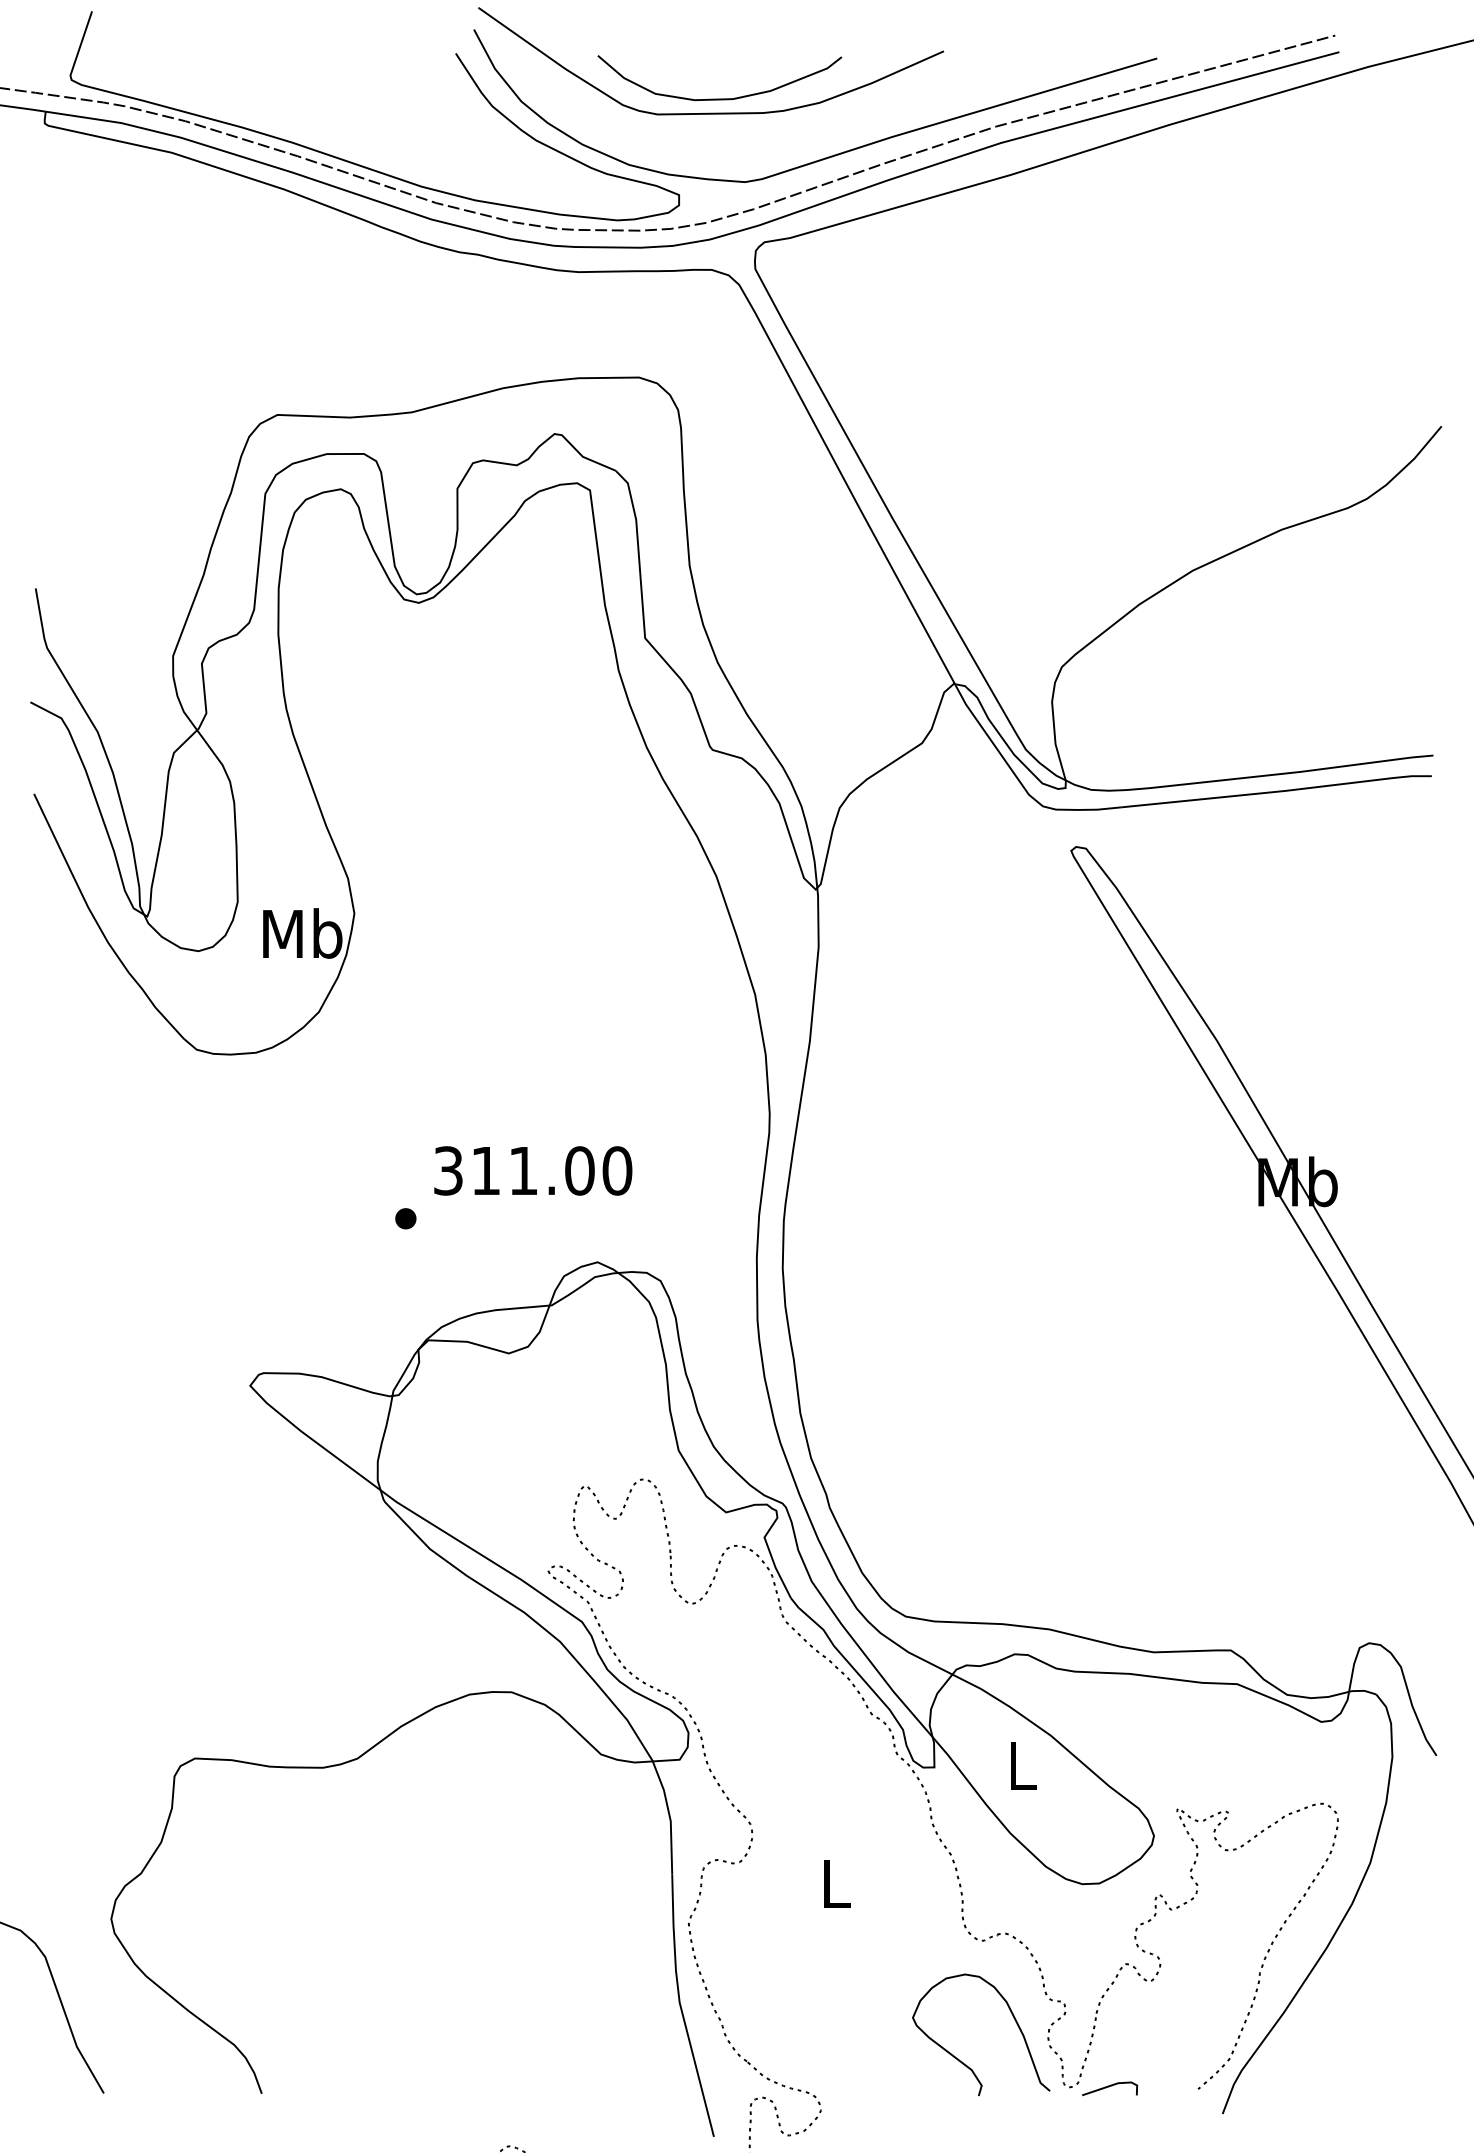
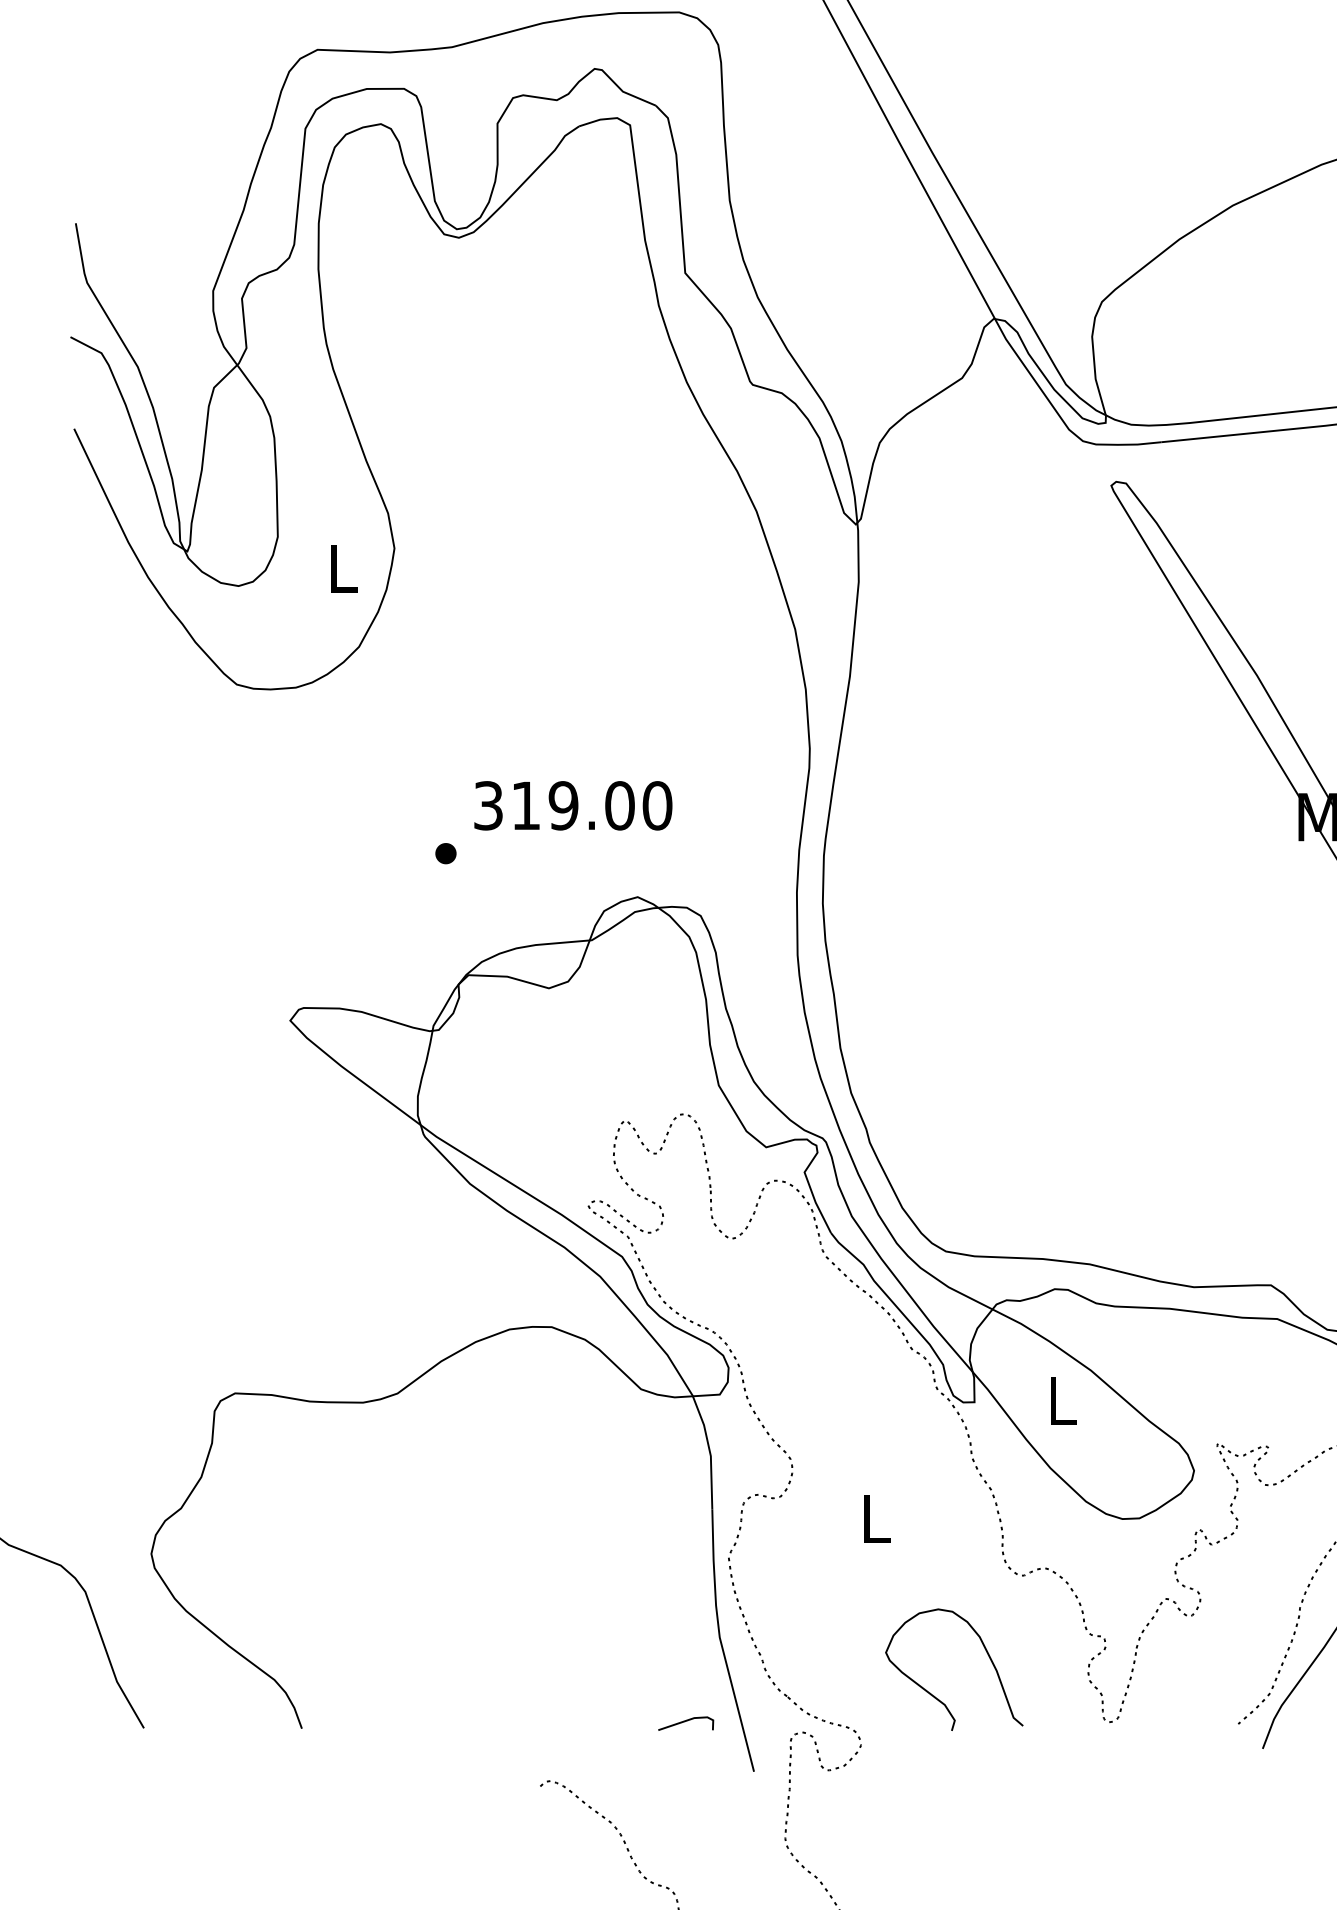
text: (302, 933) -> (342, 568), Mb -> L
text: (523, 1170) -> (563, 805), 311.00 -> 319.00
curve: (962, 2061) -> (935, 1696), moved
line: (1109, 2087) -> (685, 1722), moved

